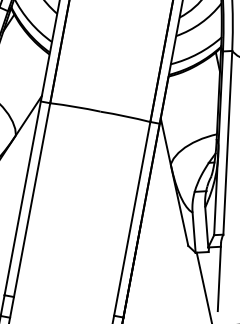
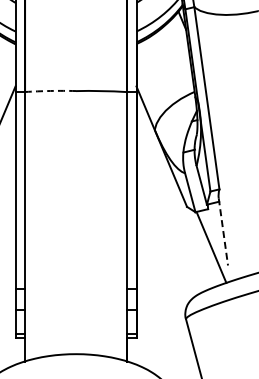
arc: (75, 106) -> (50, 90), solid -> dashed
line: (219, 276) -> (223, 231), solid -> dashed

